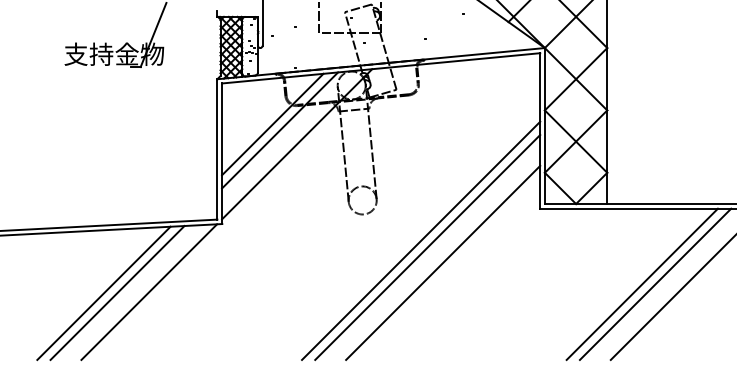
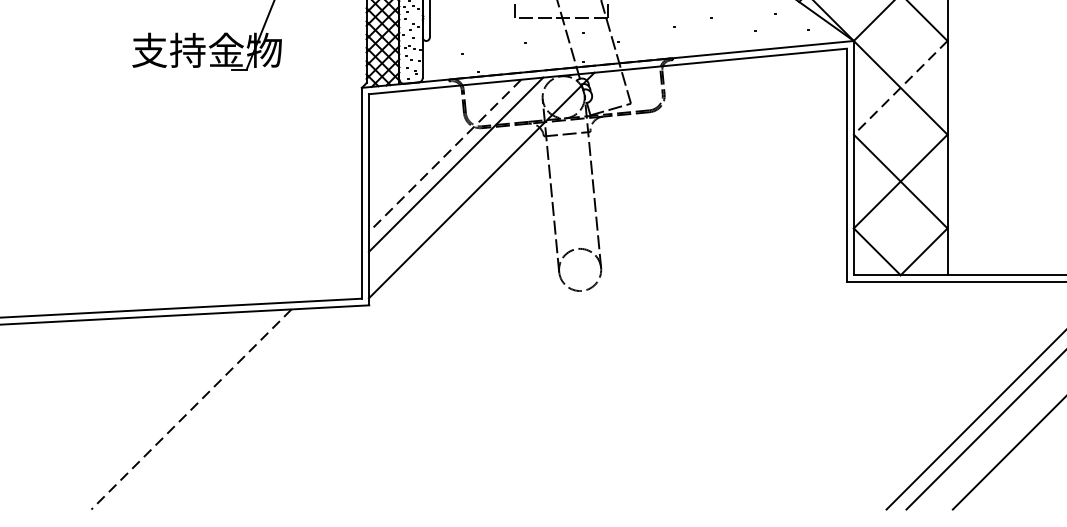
line: (575, 79) -> (899, 88), solid -> dashed
line: (272, 124) -> (444, 155), solid -> dashed
line: (421, 240) -> (668, 330), removed
line: (427, 247) -> (677, 340), removed
line: (443, 262) -> (701, 363), removed
line: (149, 291) -> (259, 406), removed
line: (117, 292) -> (211, 408), removed
line: (103, 293) -> (190, 409), solid -> dashed

